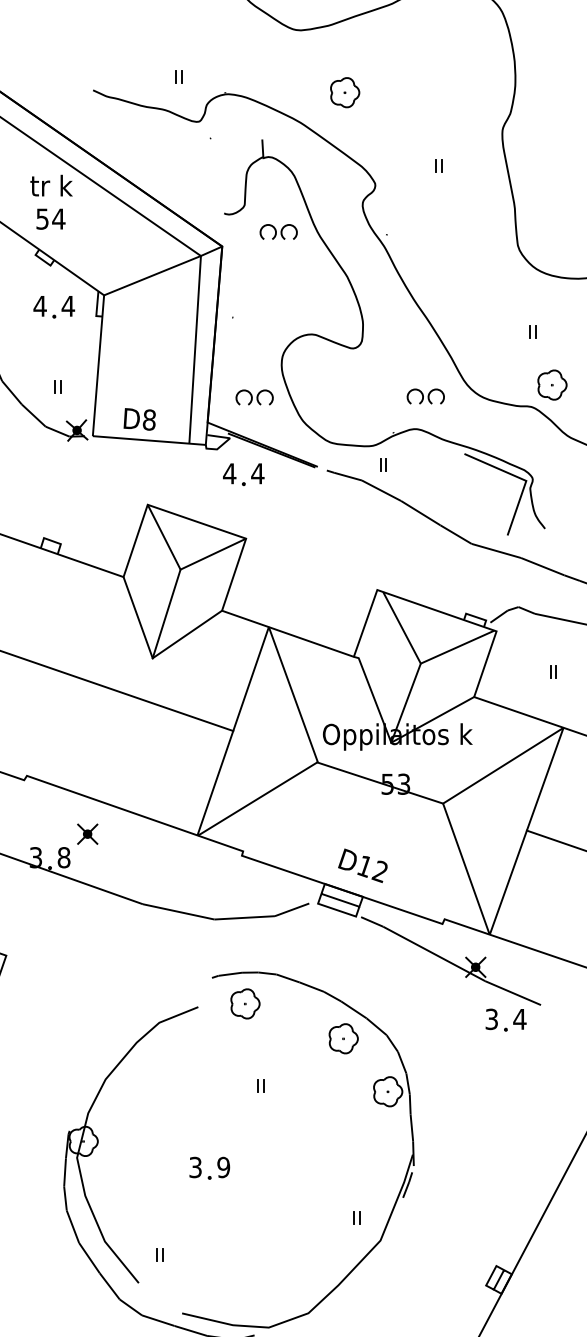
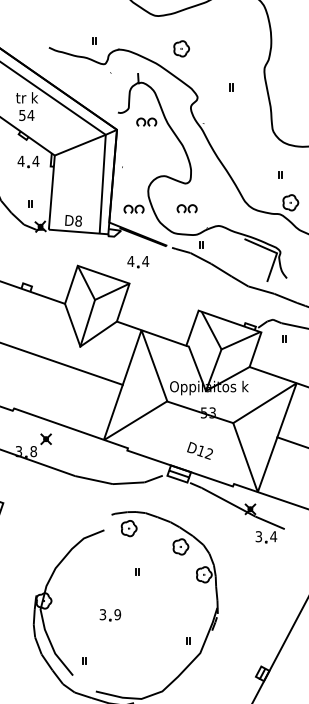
part: (424, 395) -> (186, 208), moved
part: (244, 475) -> (138, 262), moved
part: (553, 671) -> (284, 338), moved
text: (361, 865) -> (199, 450), moved

